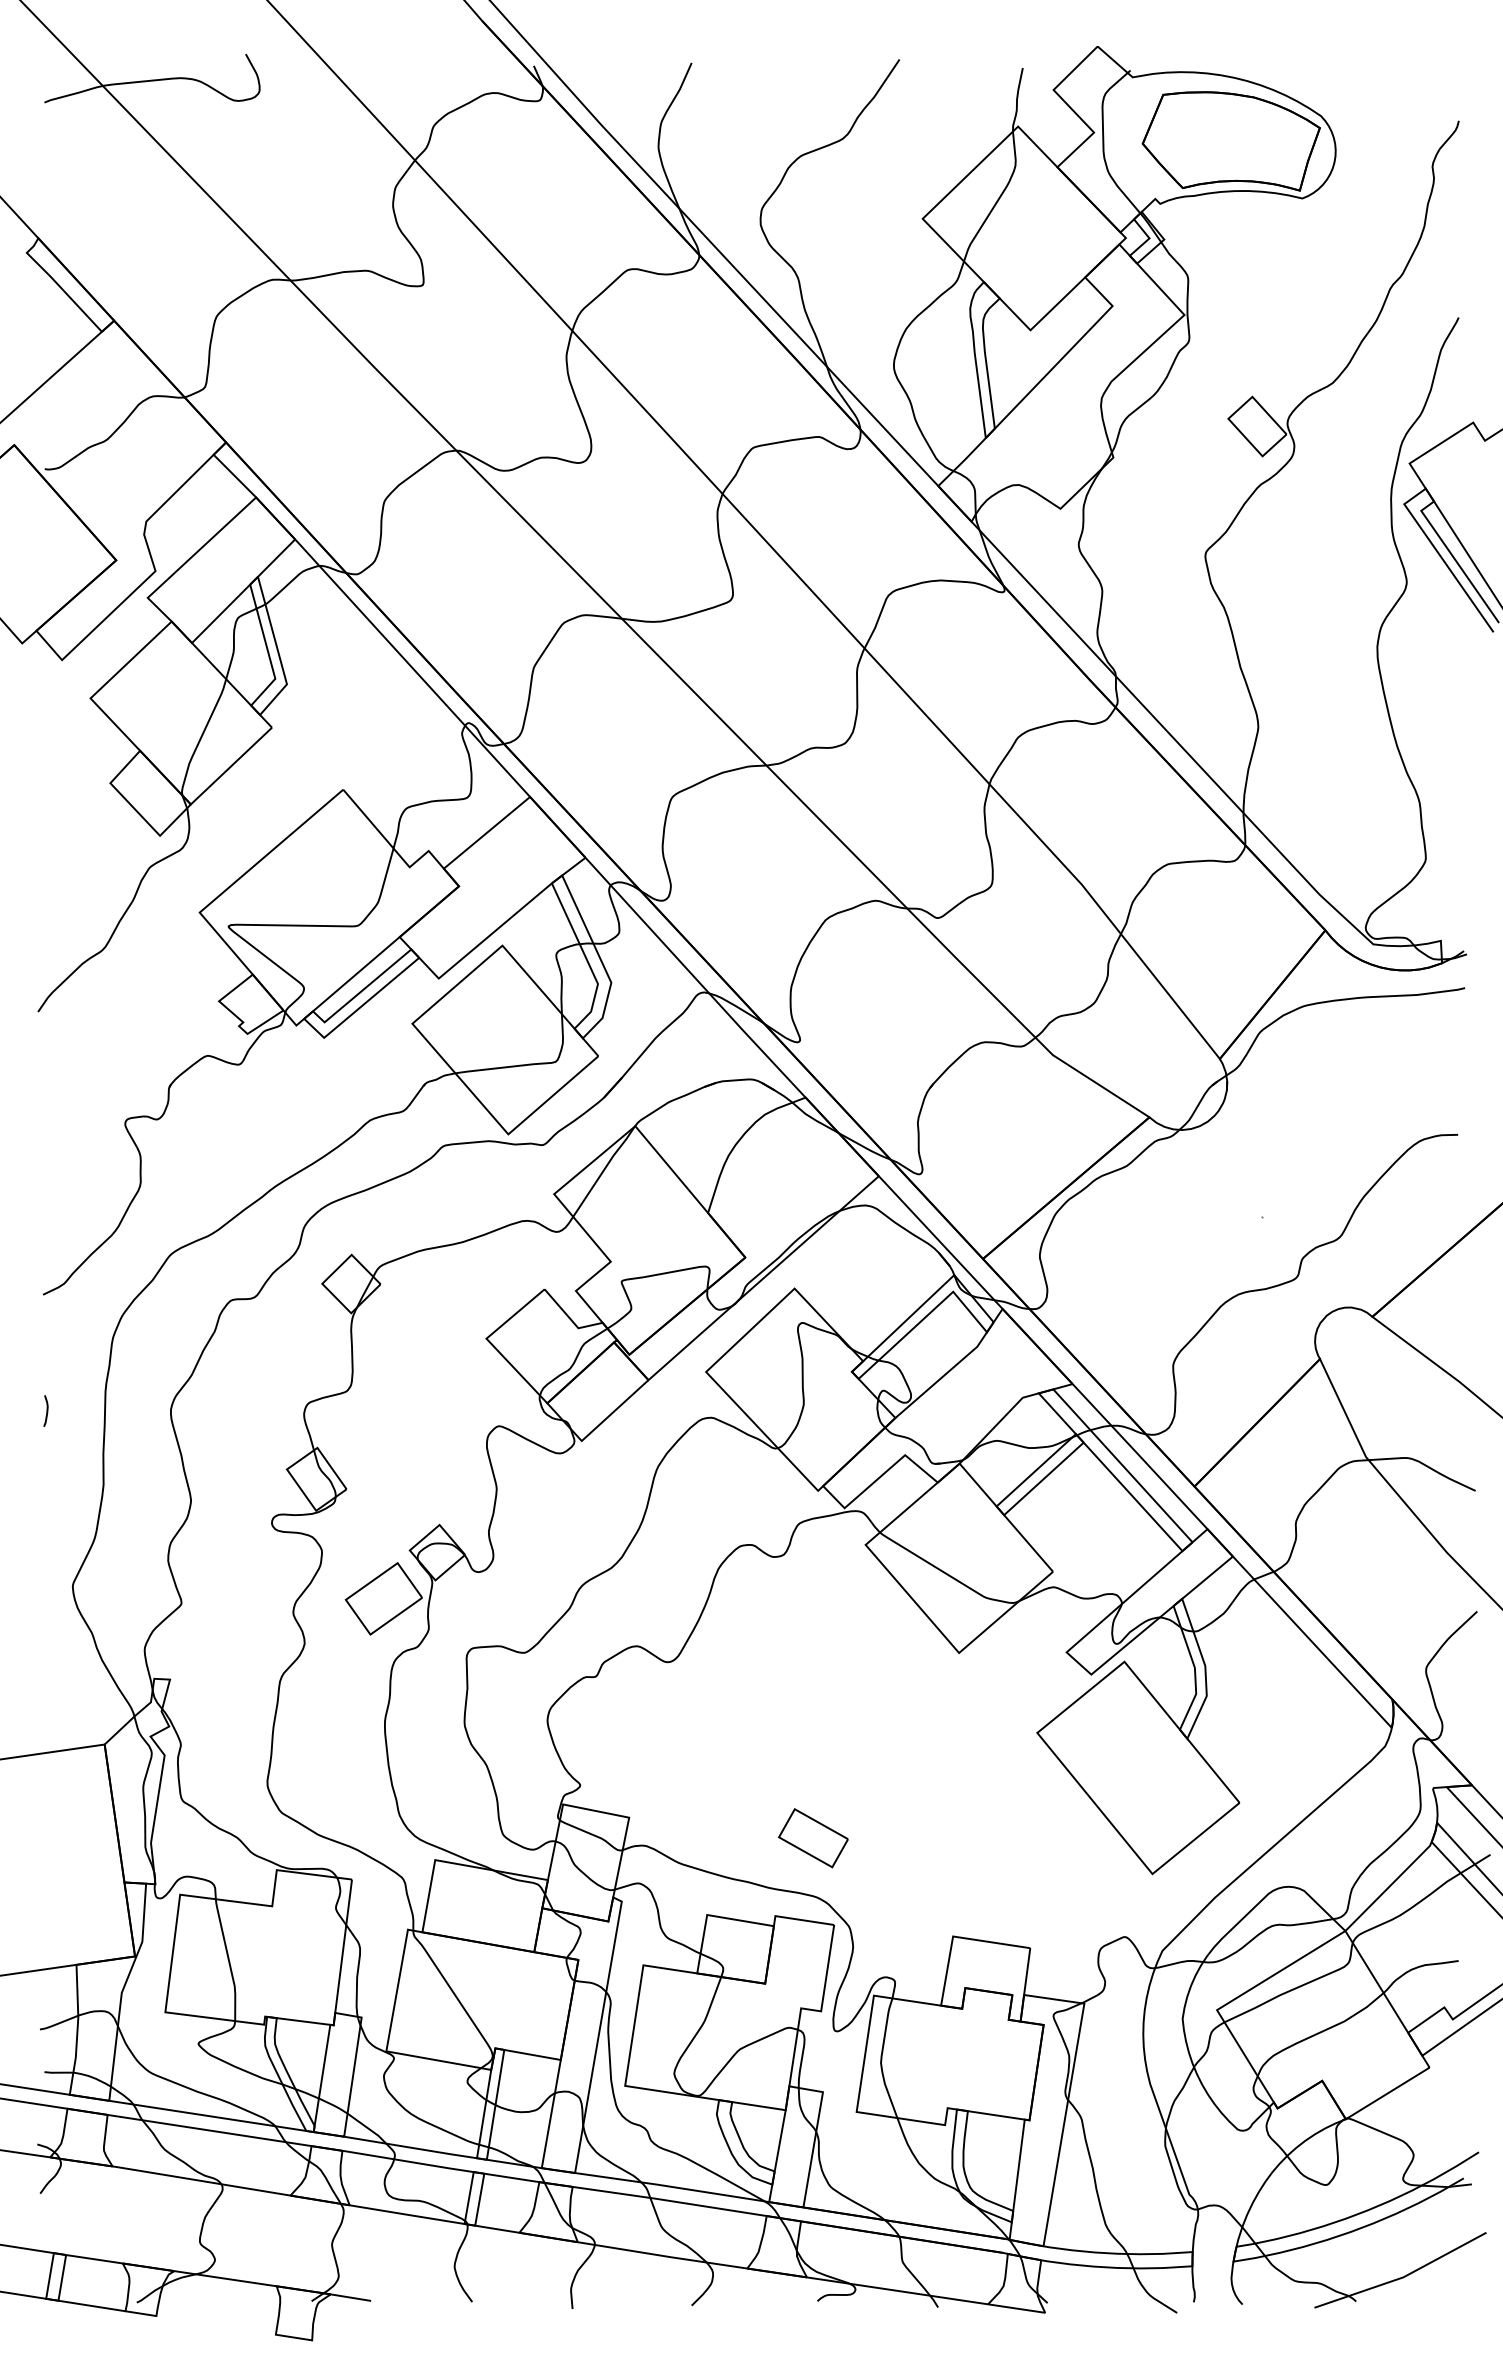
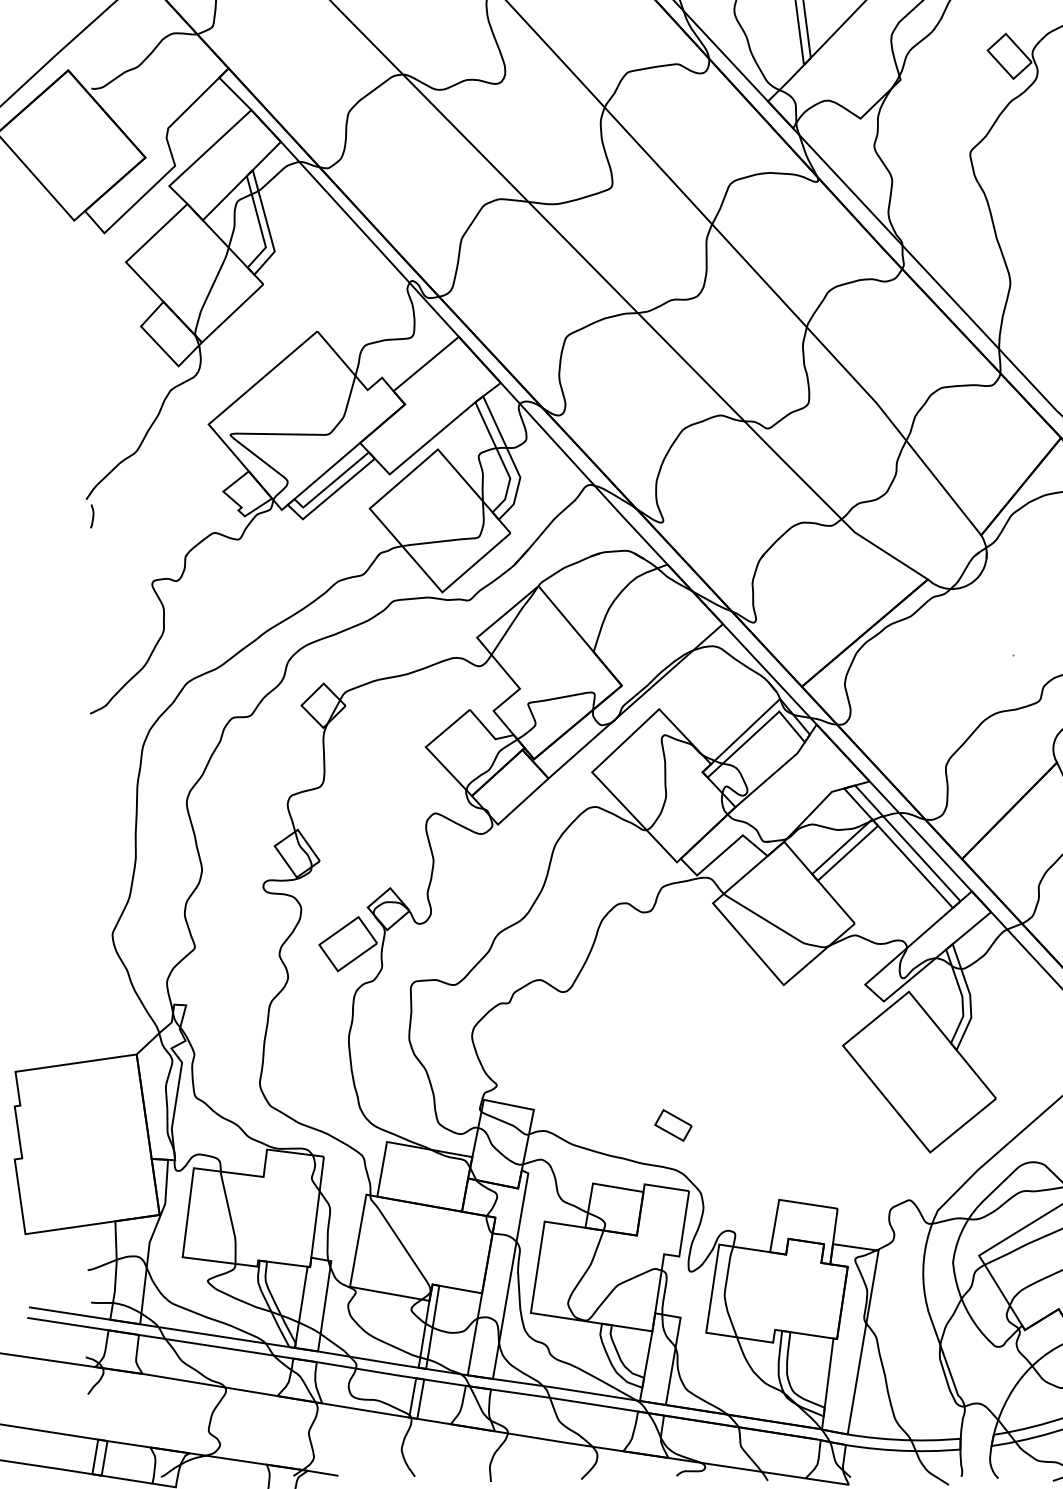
curve: (46, 1410) -> (92, 515), moved
part: (813, 1838) -> (673, 1125), size x0.7

